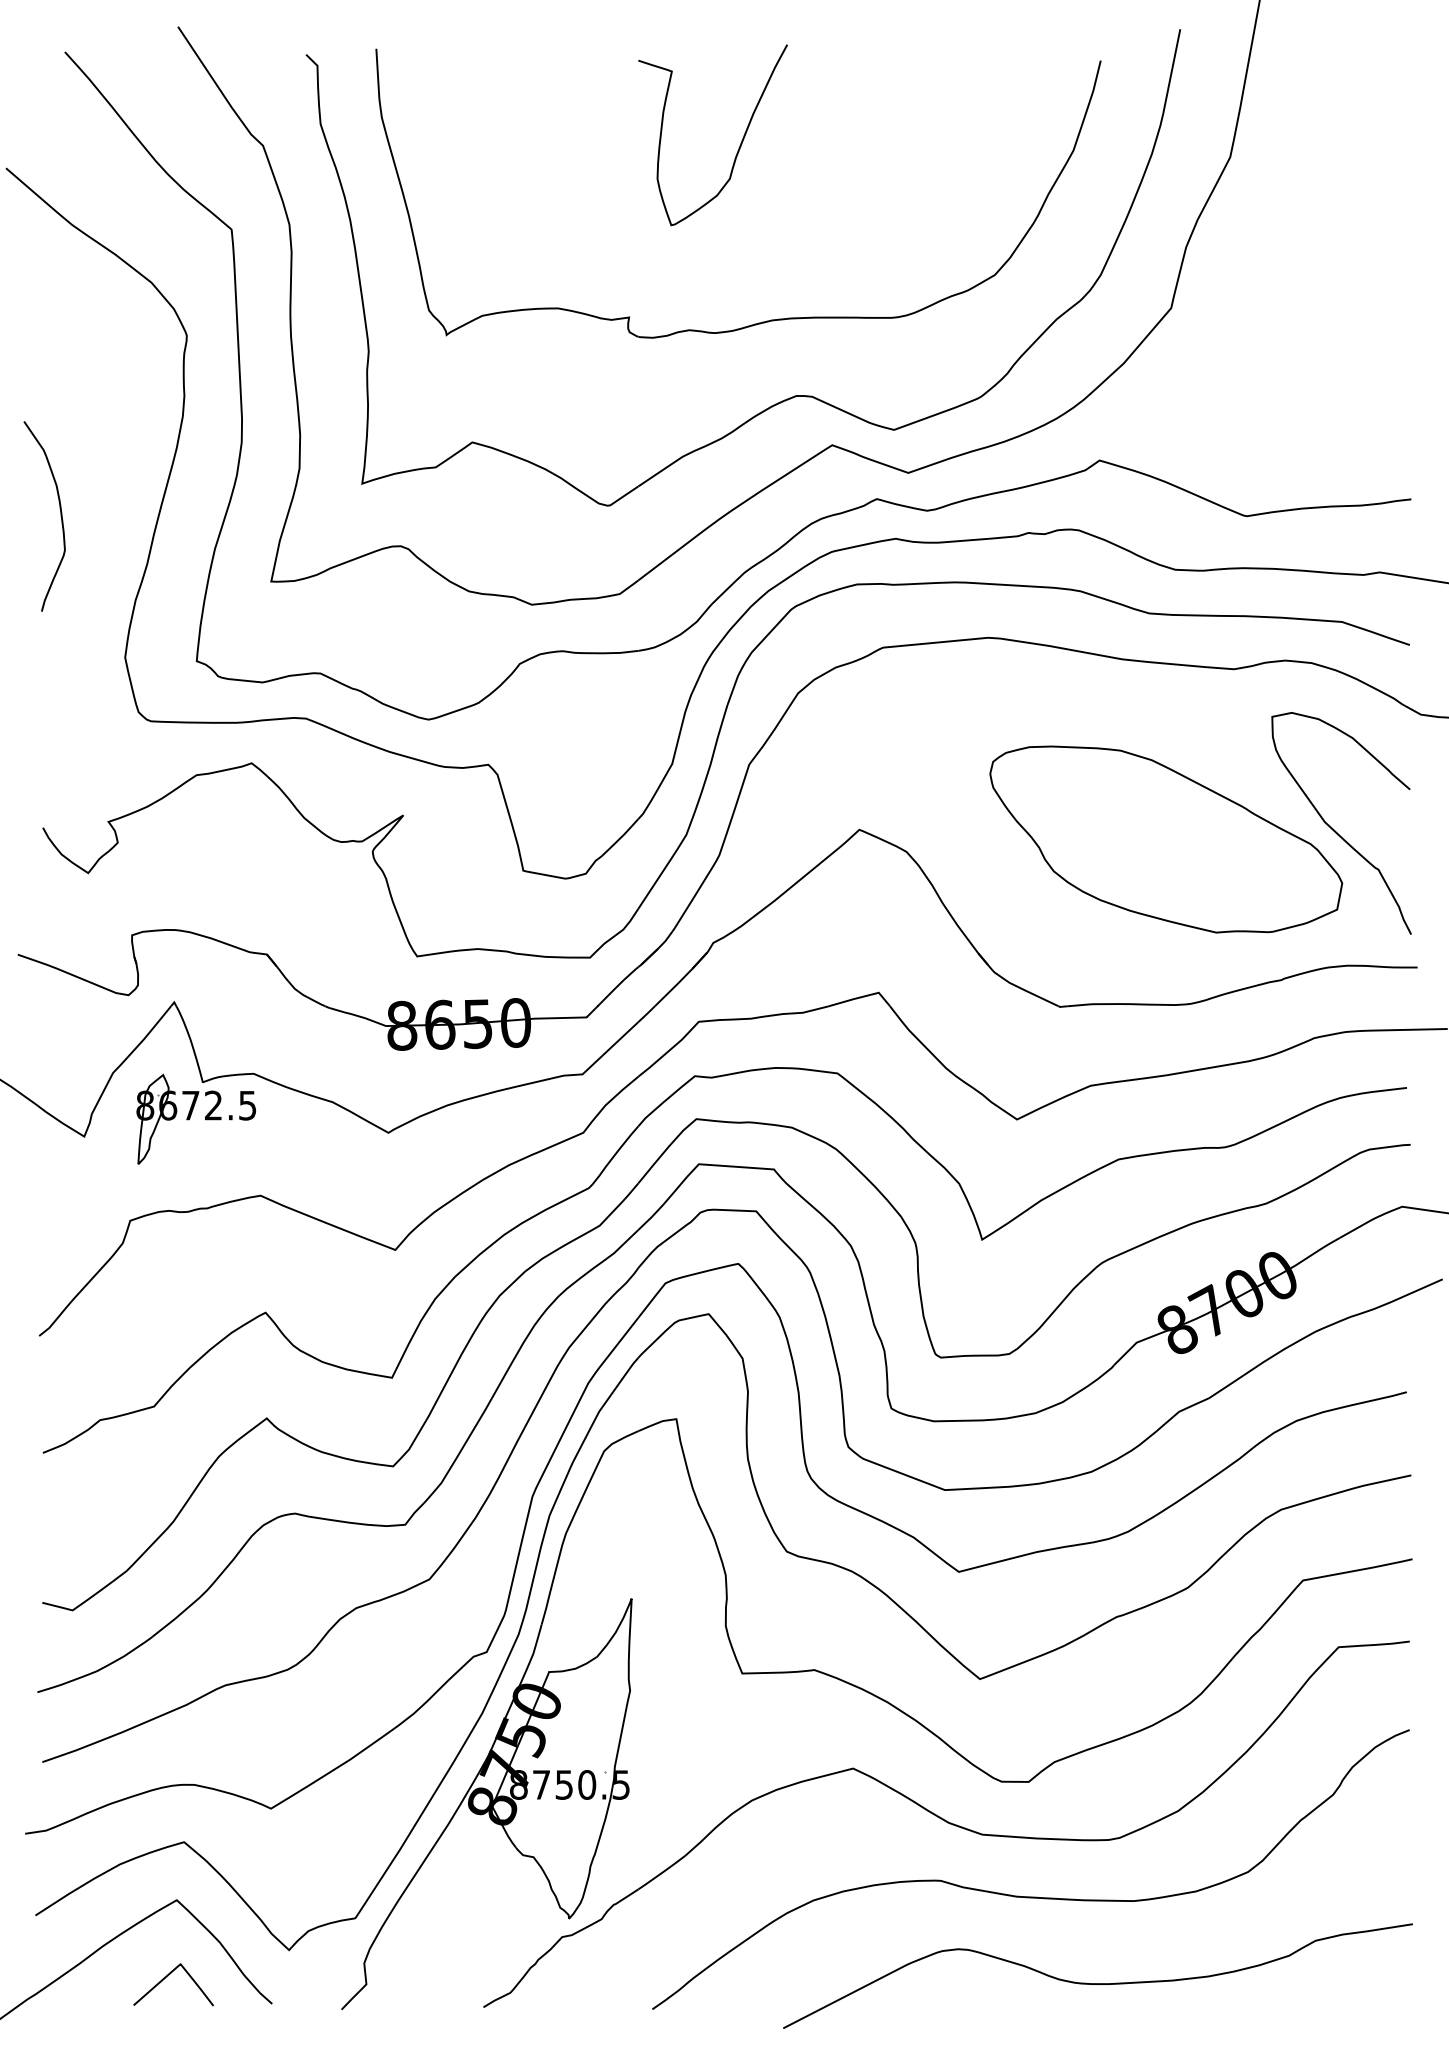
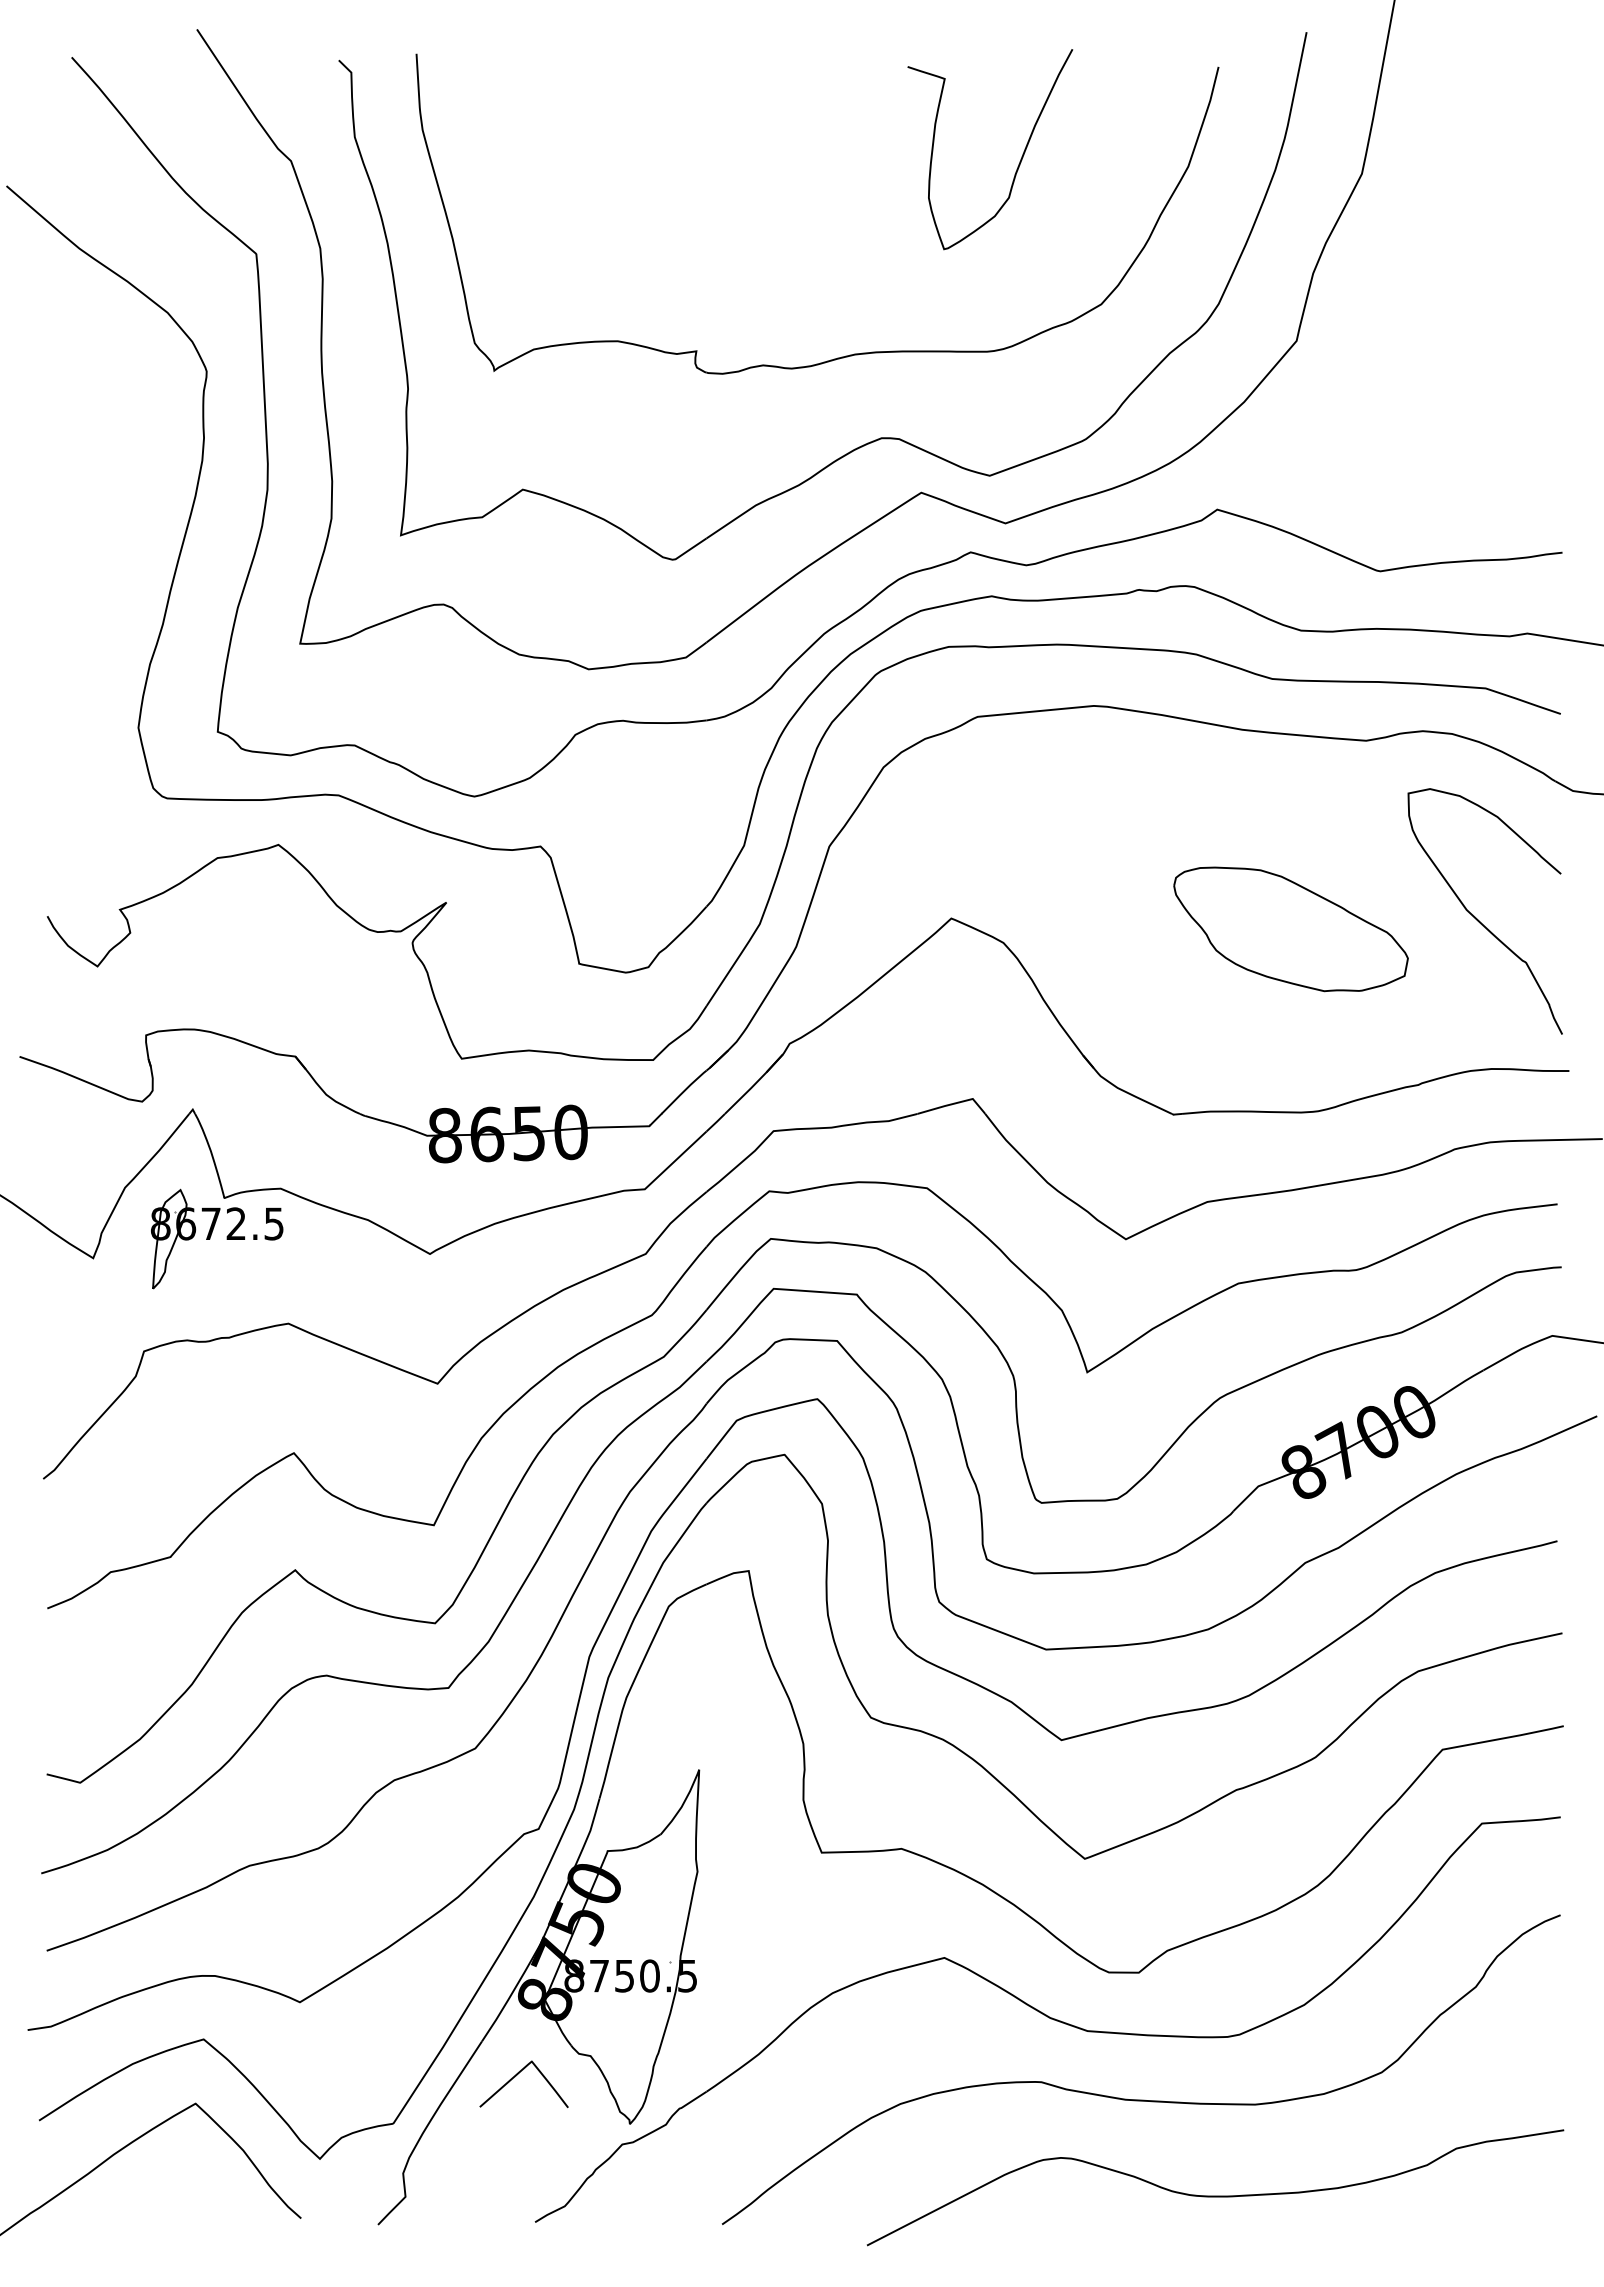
curve: (739, 146) -> (1019, 161), moved
curve: (60, 513) -> (66, 568), removed
part: (1165, 839) -> (1290, 929), size x0.6
curve: (166, 1977) -> (516, 2076), moved

